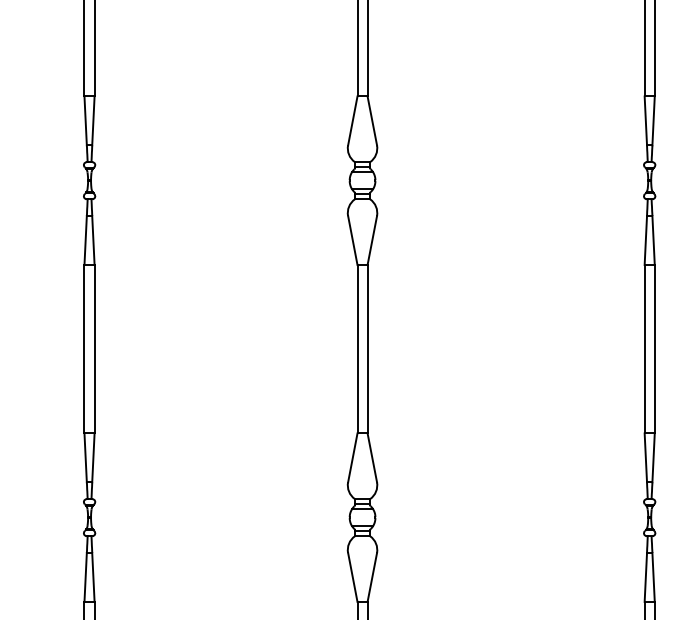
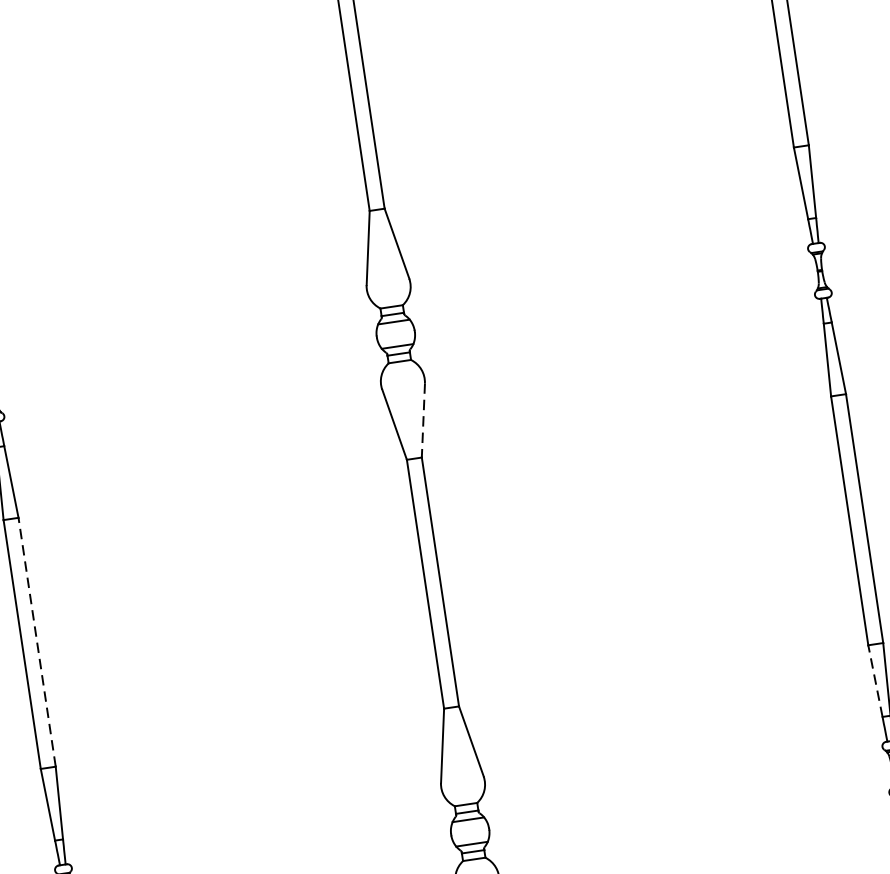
line: (372, 240) -> (423, 420), solid -> dashed
line: (94, 348) -> (36, 641), solid -> dashed
line: (645, 457) -> (874, 680), solid -> dashed

